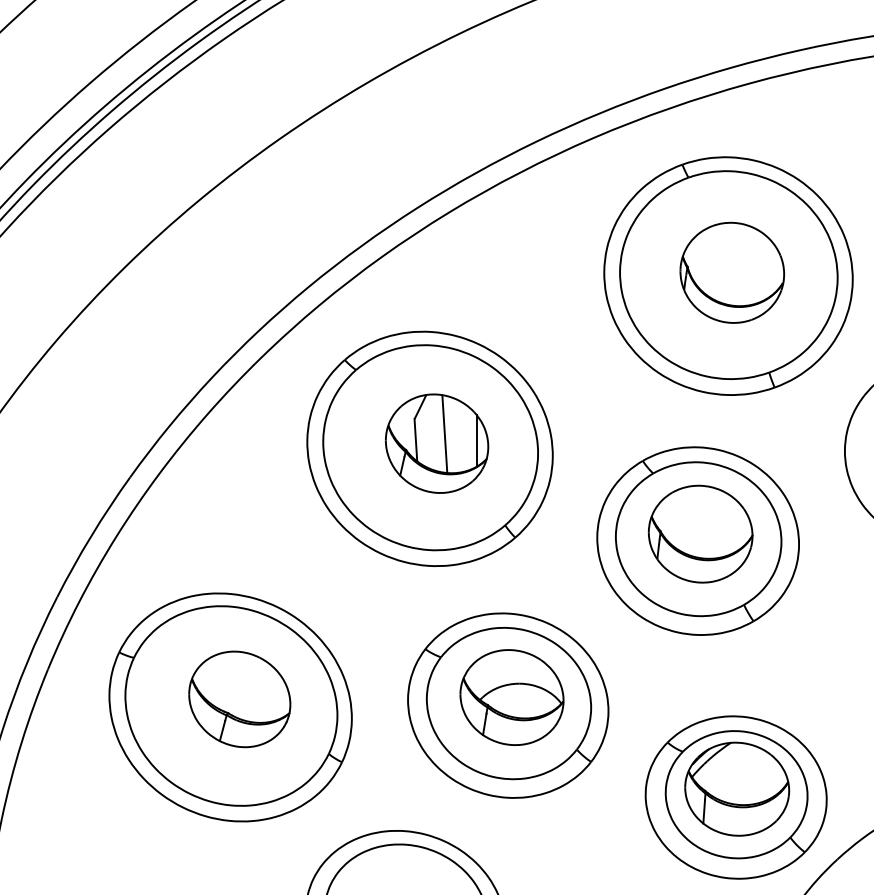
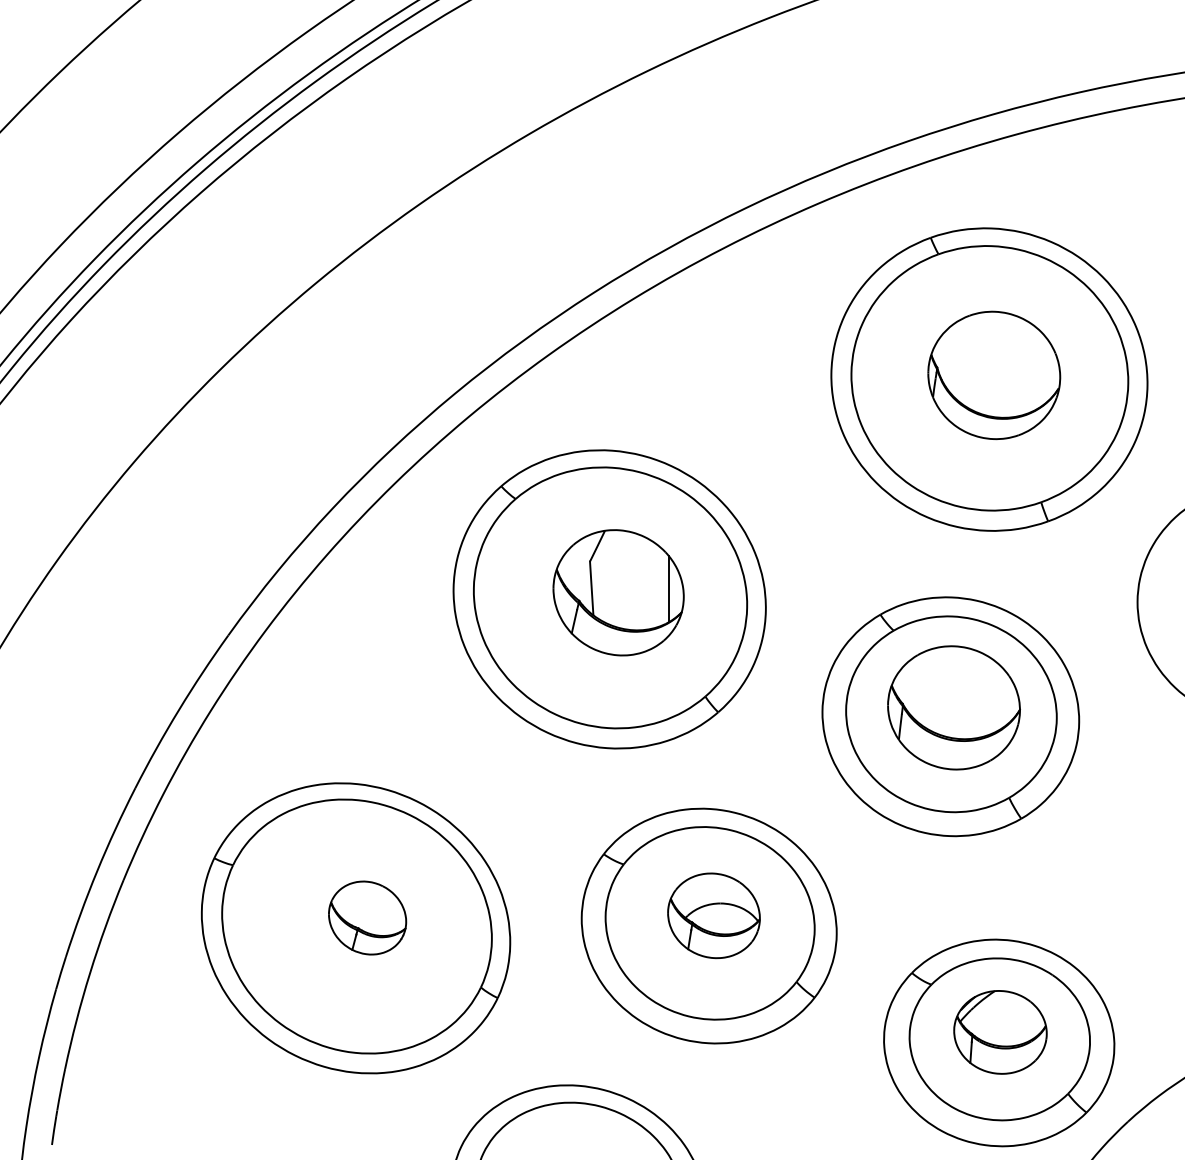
line: (444, 434) -> (628, 580), removed
part: (511, 697) -> (713, 915), size x0.7
part: (239, 698) -> (367, 917), size x0.6
part: (737, 789) -> (1000, 1032), size x0.7

